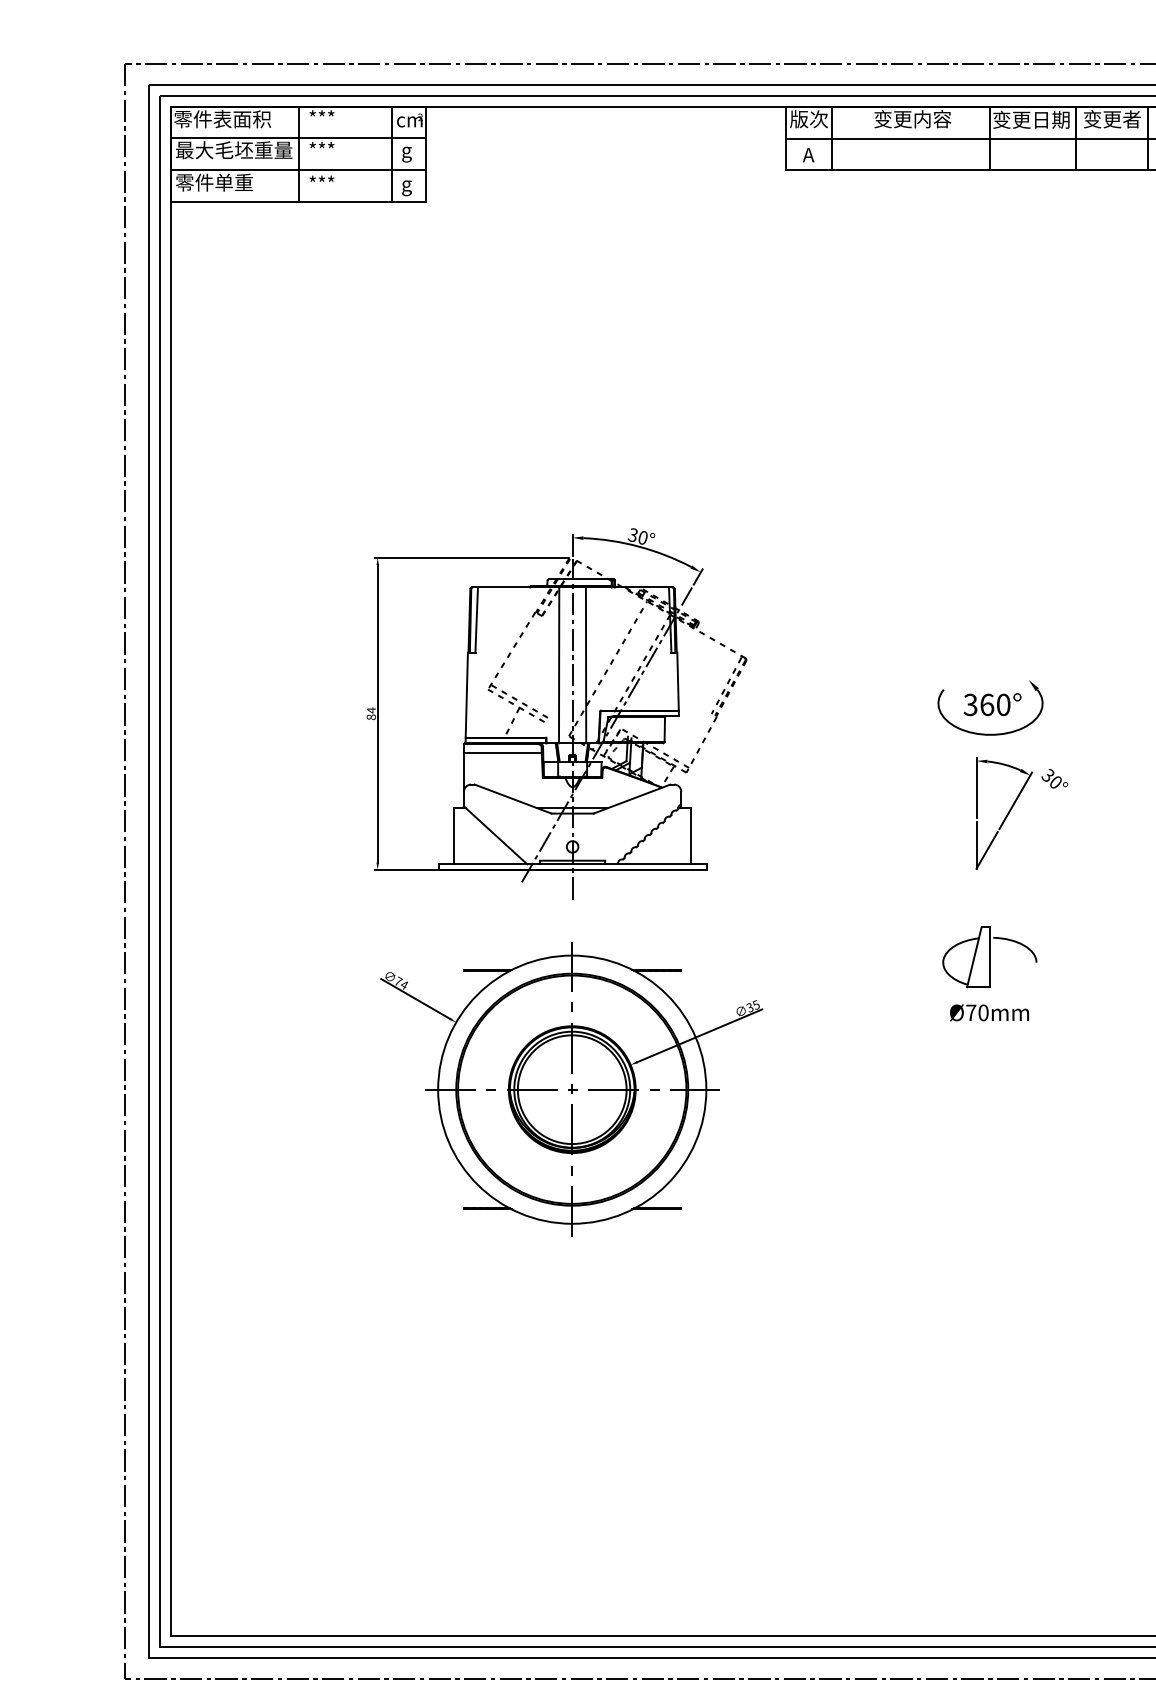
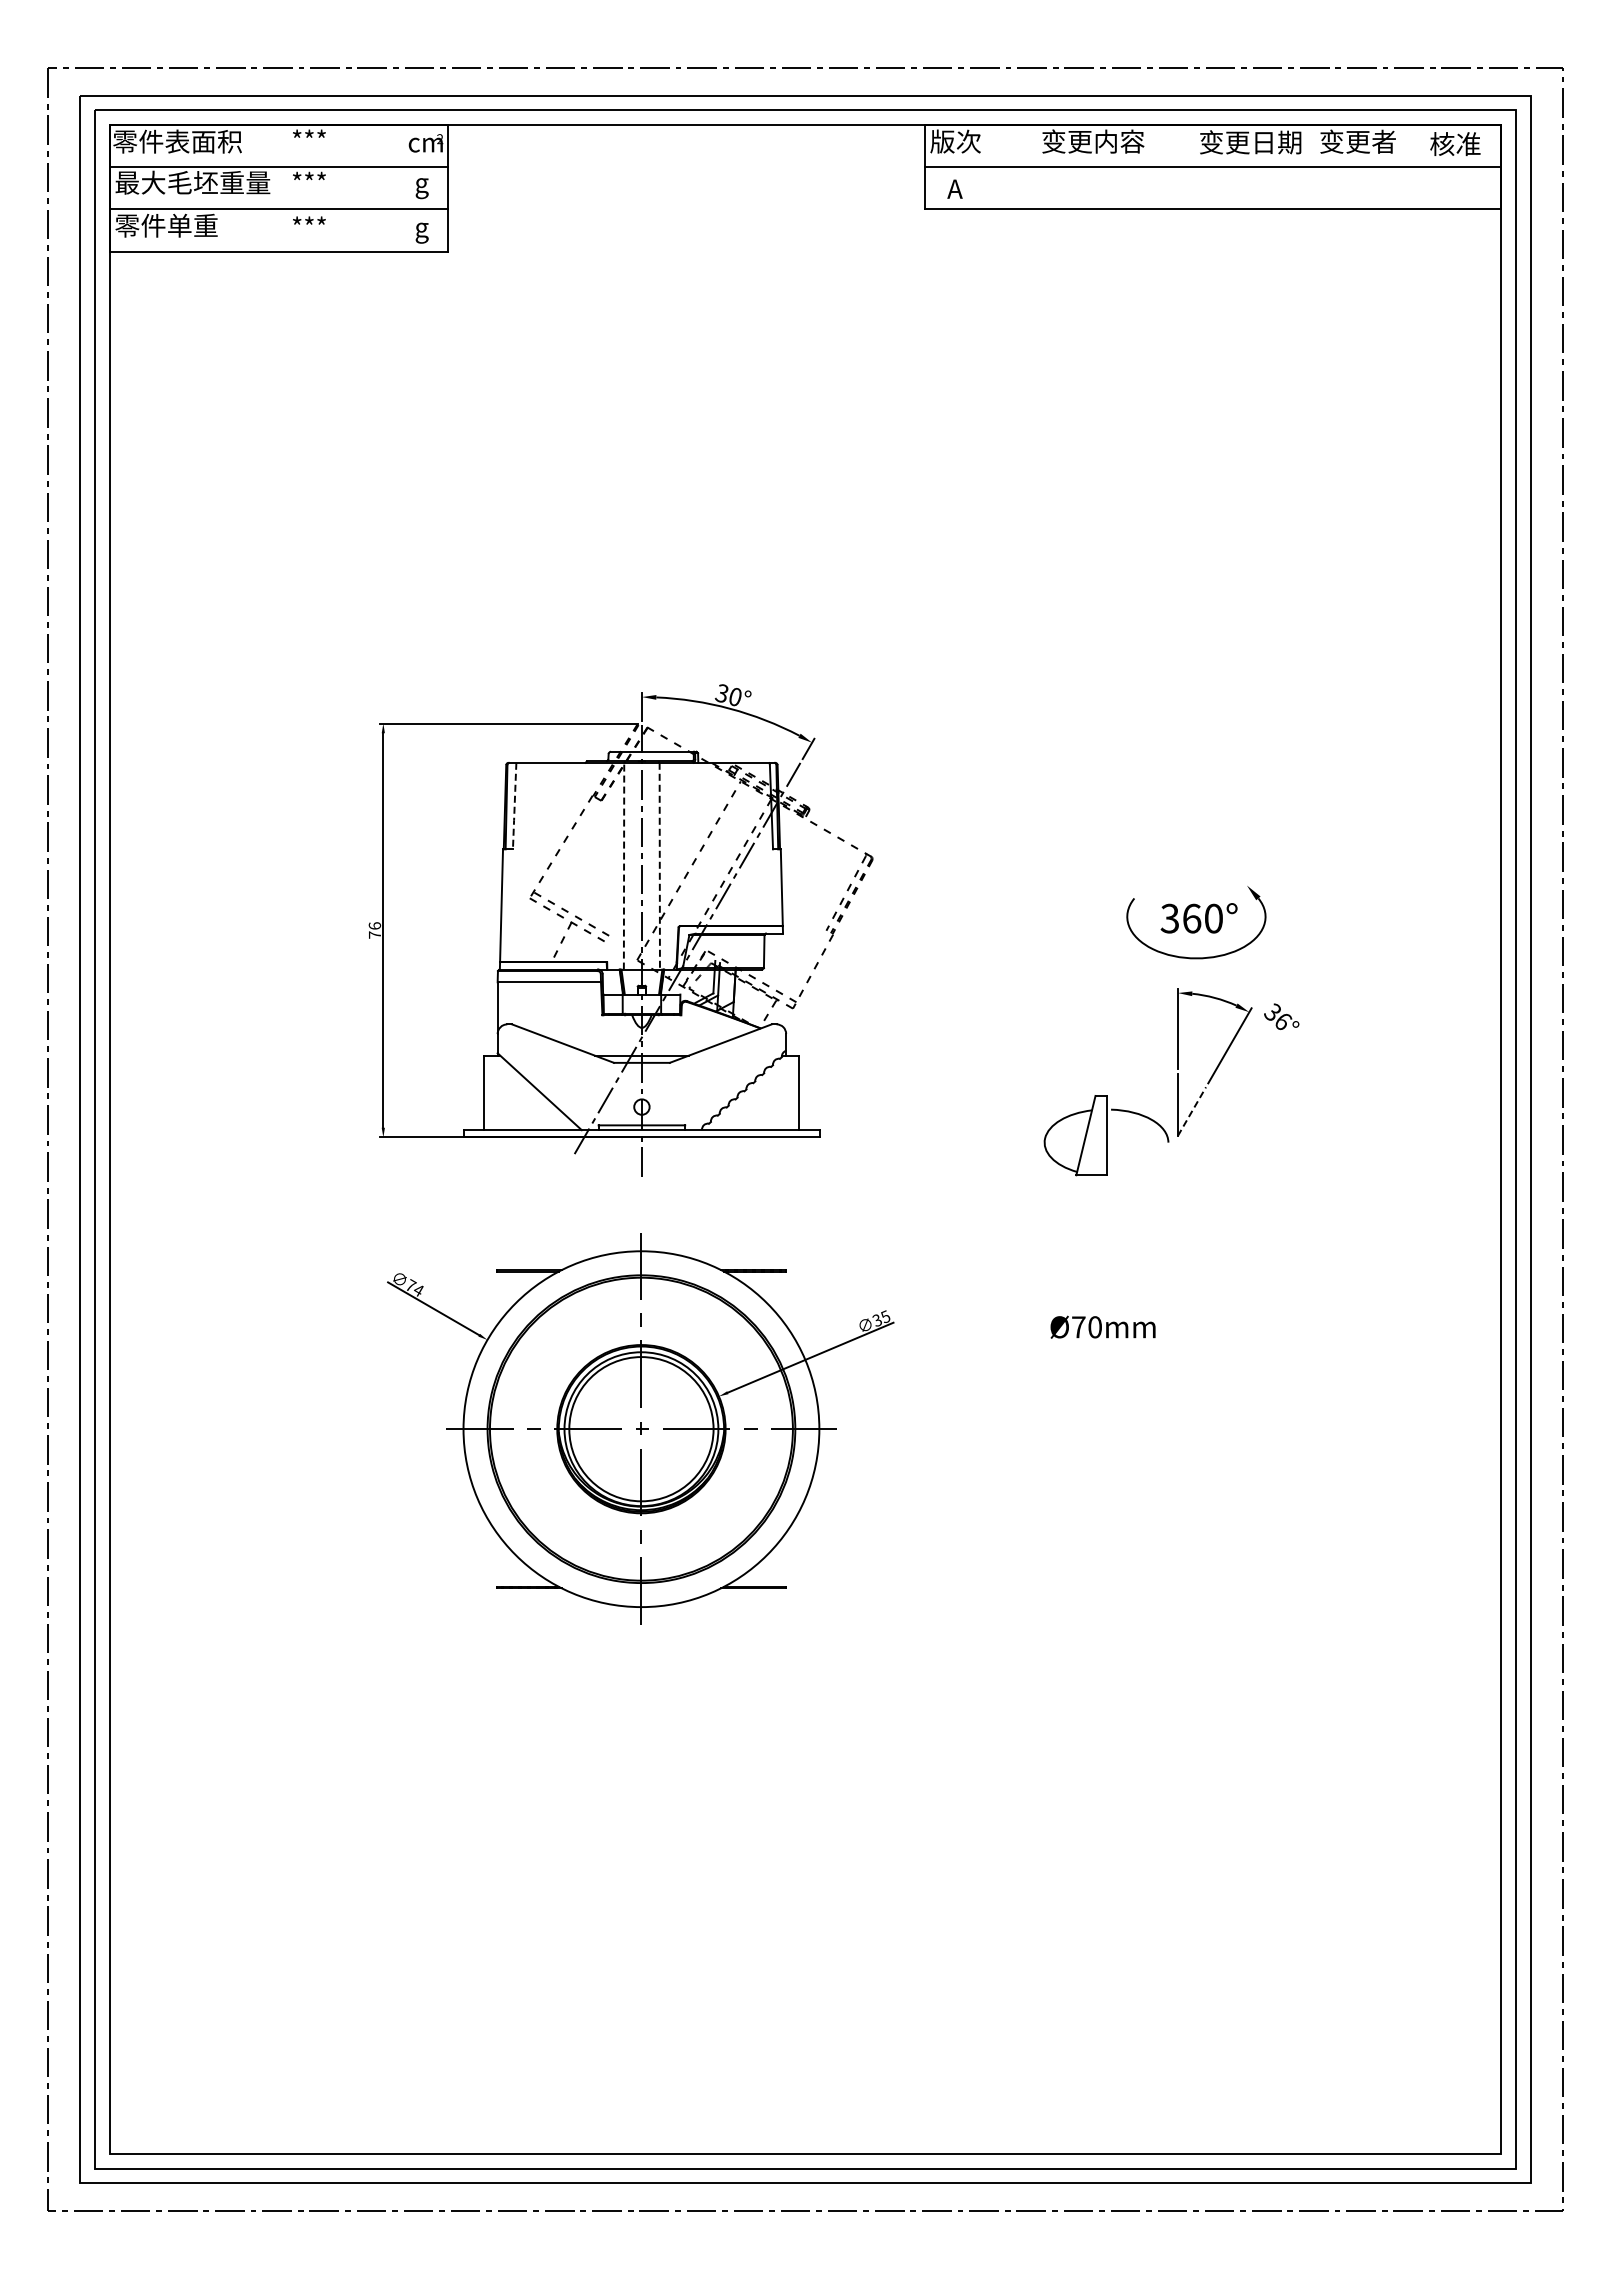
line: (832, 138) -> (986, 166), removed
line: (989, 138) -> (1195, 167), removed
line: (1075, 138) -> (1309, 166), removed
line: (1148, 138) -> (1405, 166), removed
line: (298, 153) -> (278, 187), removed
line: (391, 153) -> (401, 187), removed
line: (476, 620) -> (514, 806), solid -> dashed
line: (559, 664) -> (624, 865), solid -> dashed
line: (585, 665) -> (659, 866), solid -> dashed
text: (371, 713) -> (374, 930), 84 -> 76
text: (1056, 782) -> (1283, 1021), 30° -> 36°
line: (987, 850) -> (1192, 1111), solid -> dashed
part: (989, 957) -> (1106, 1135), moved
text: (989, 1012) -> (1102, 1326), moved

